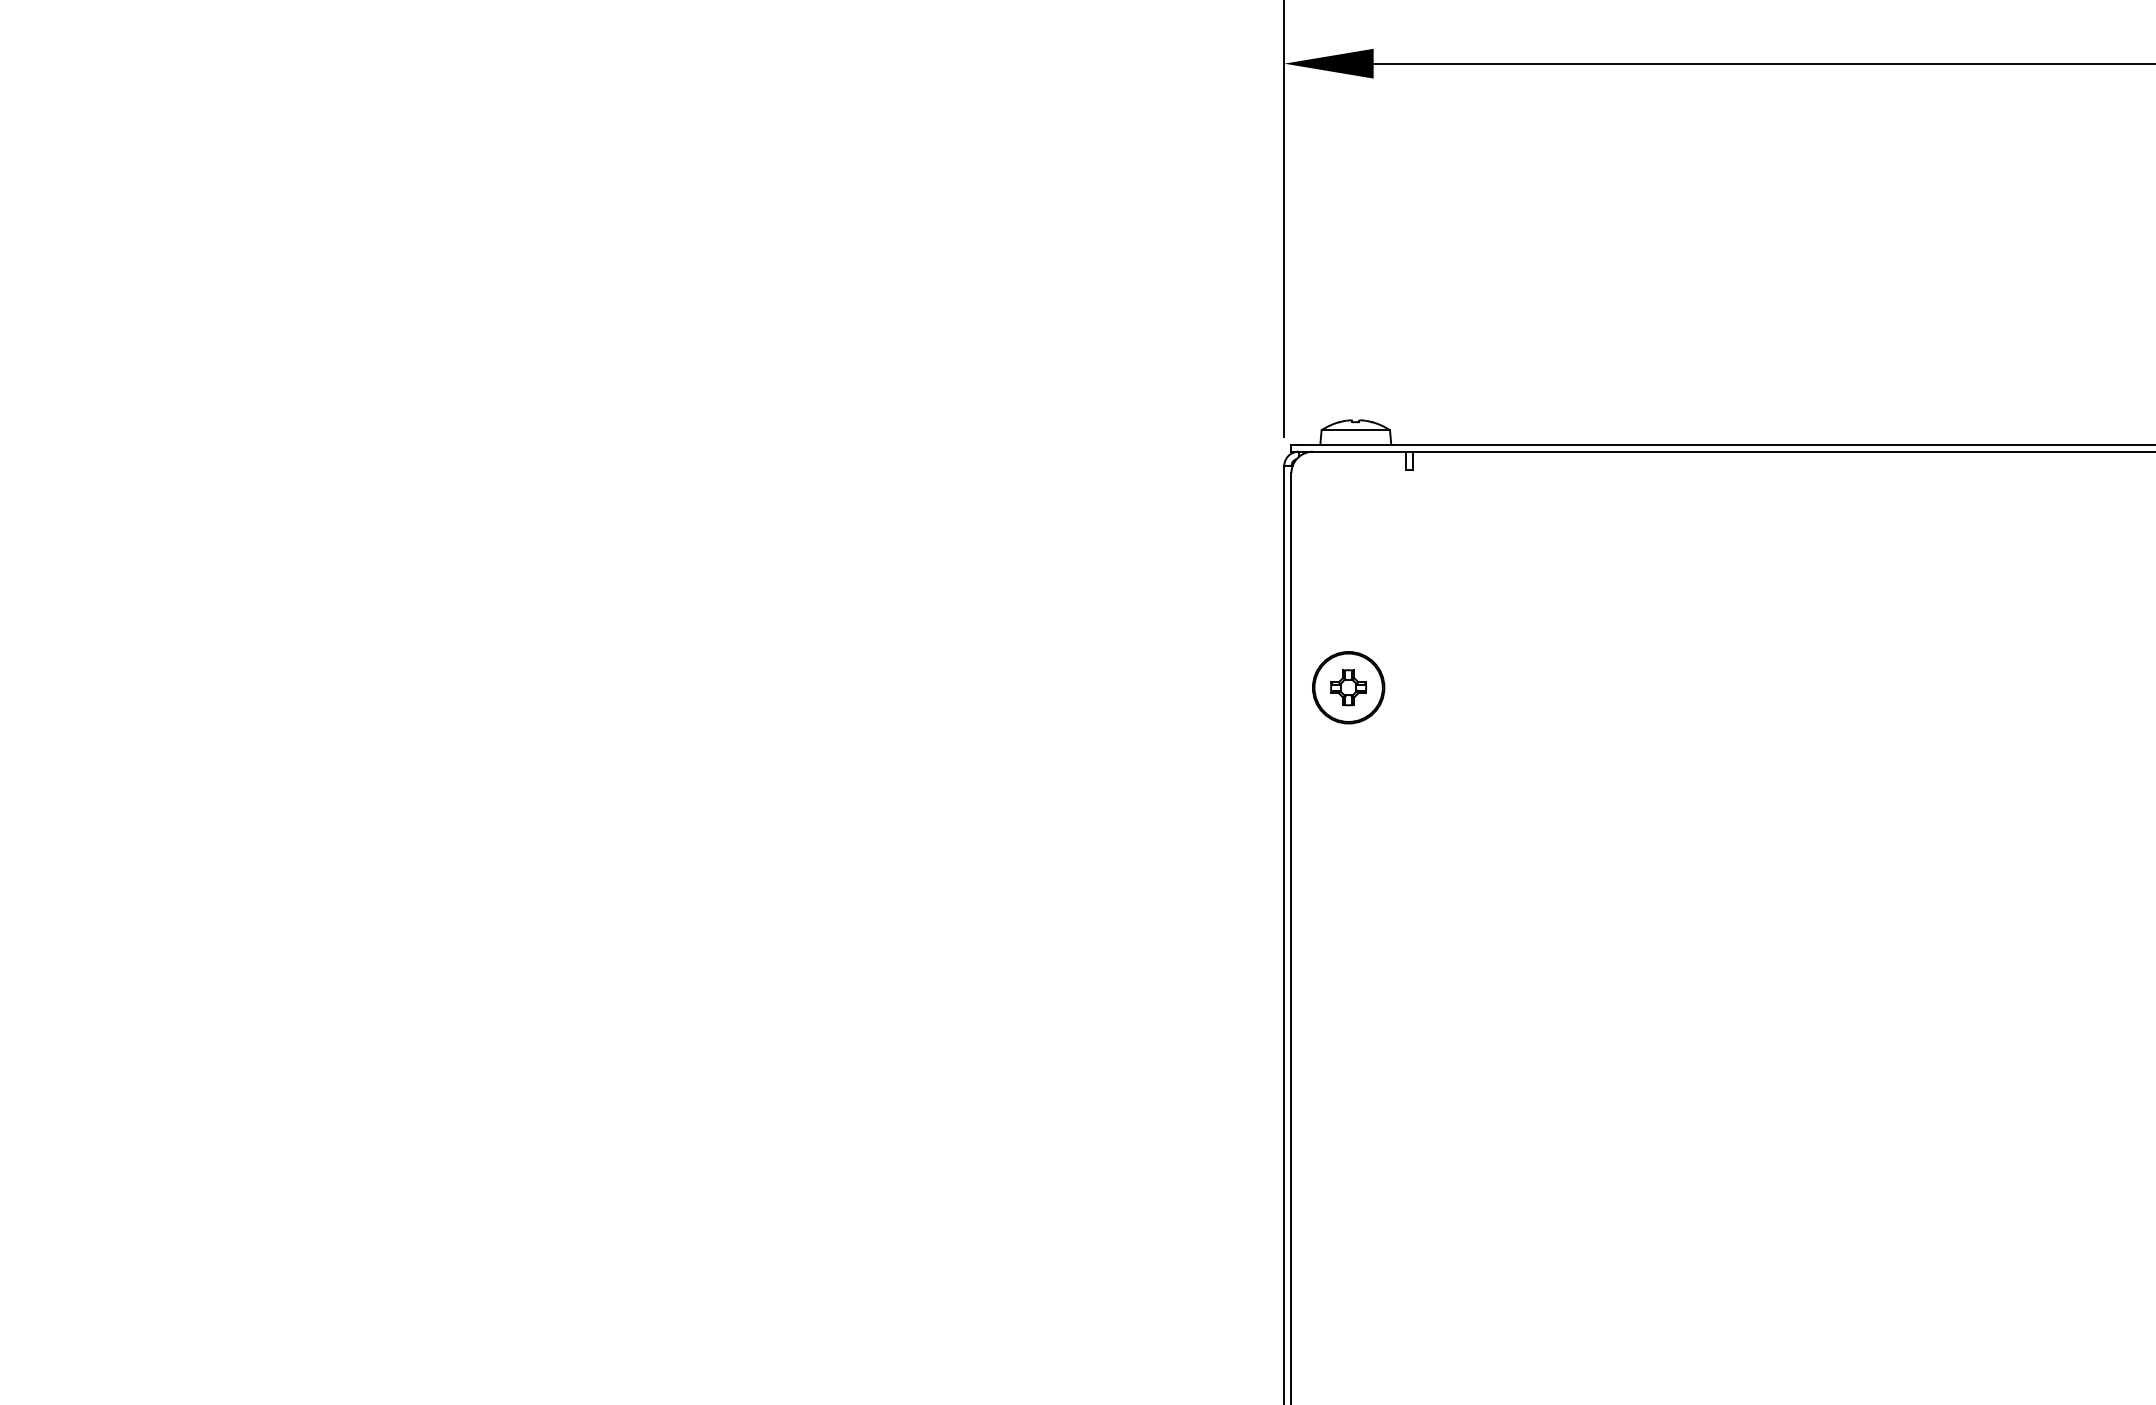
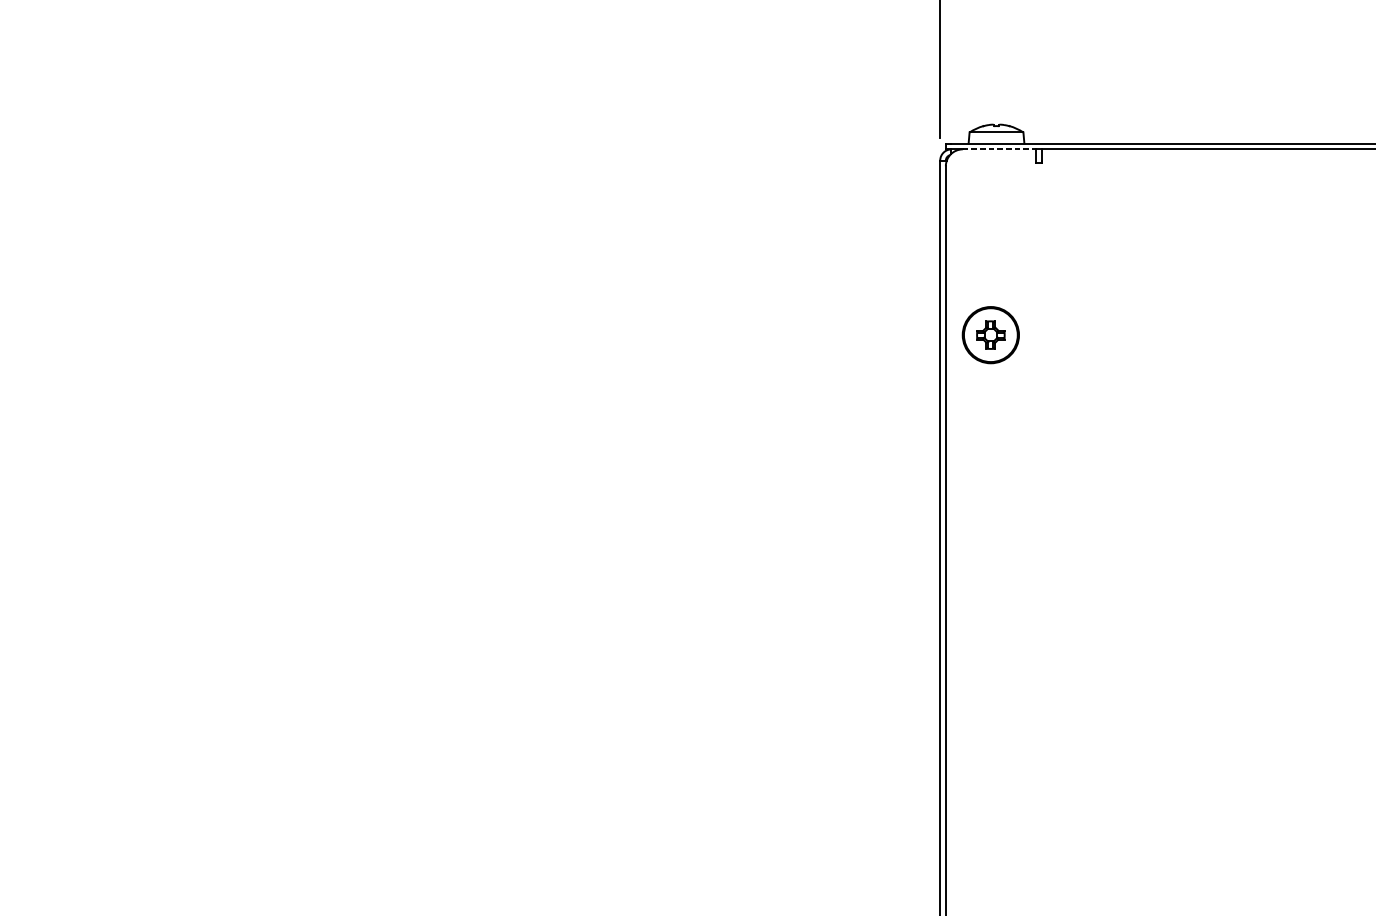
line: (1359, 451) -> (999, 149), solid -> dashed

